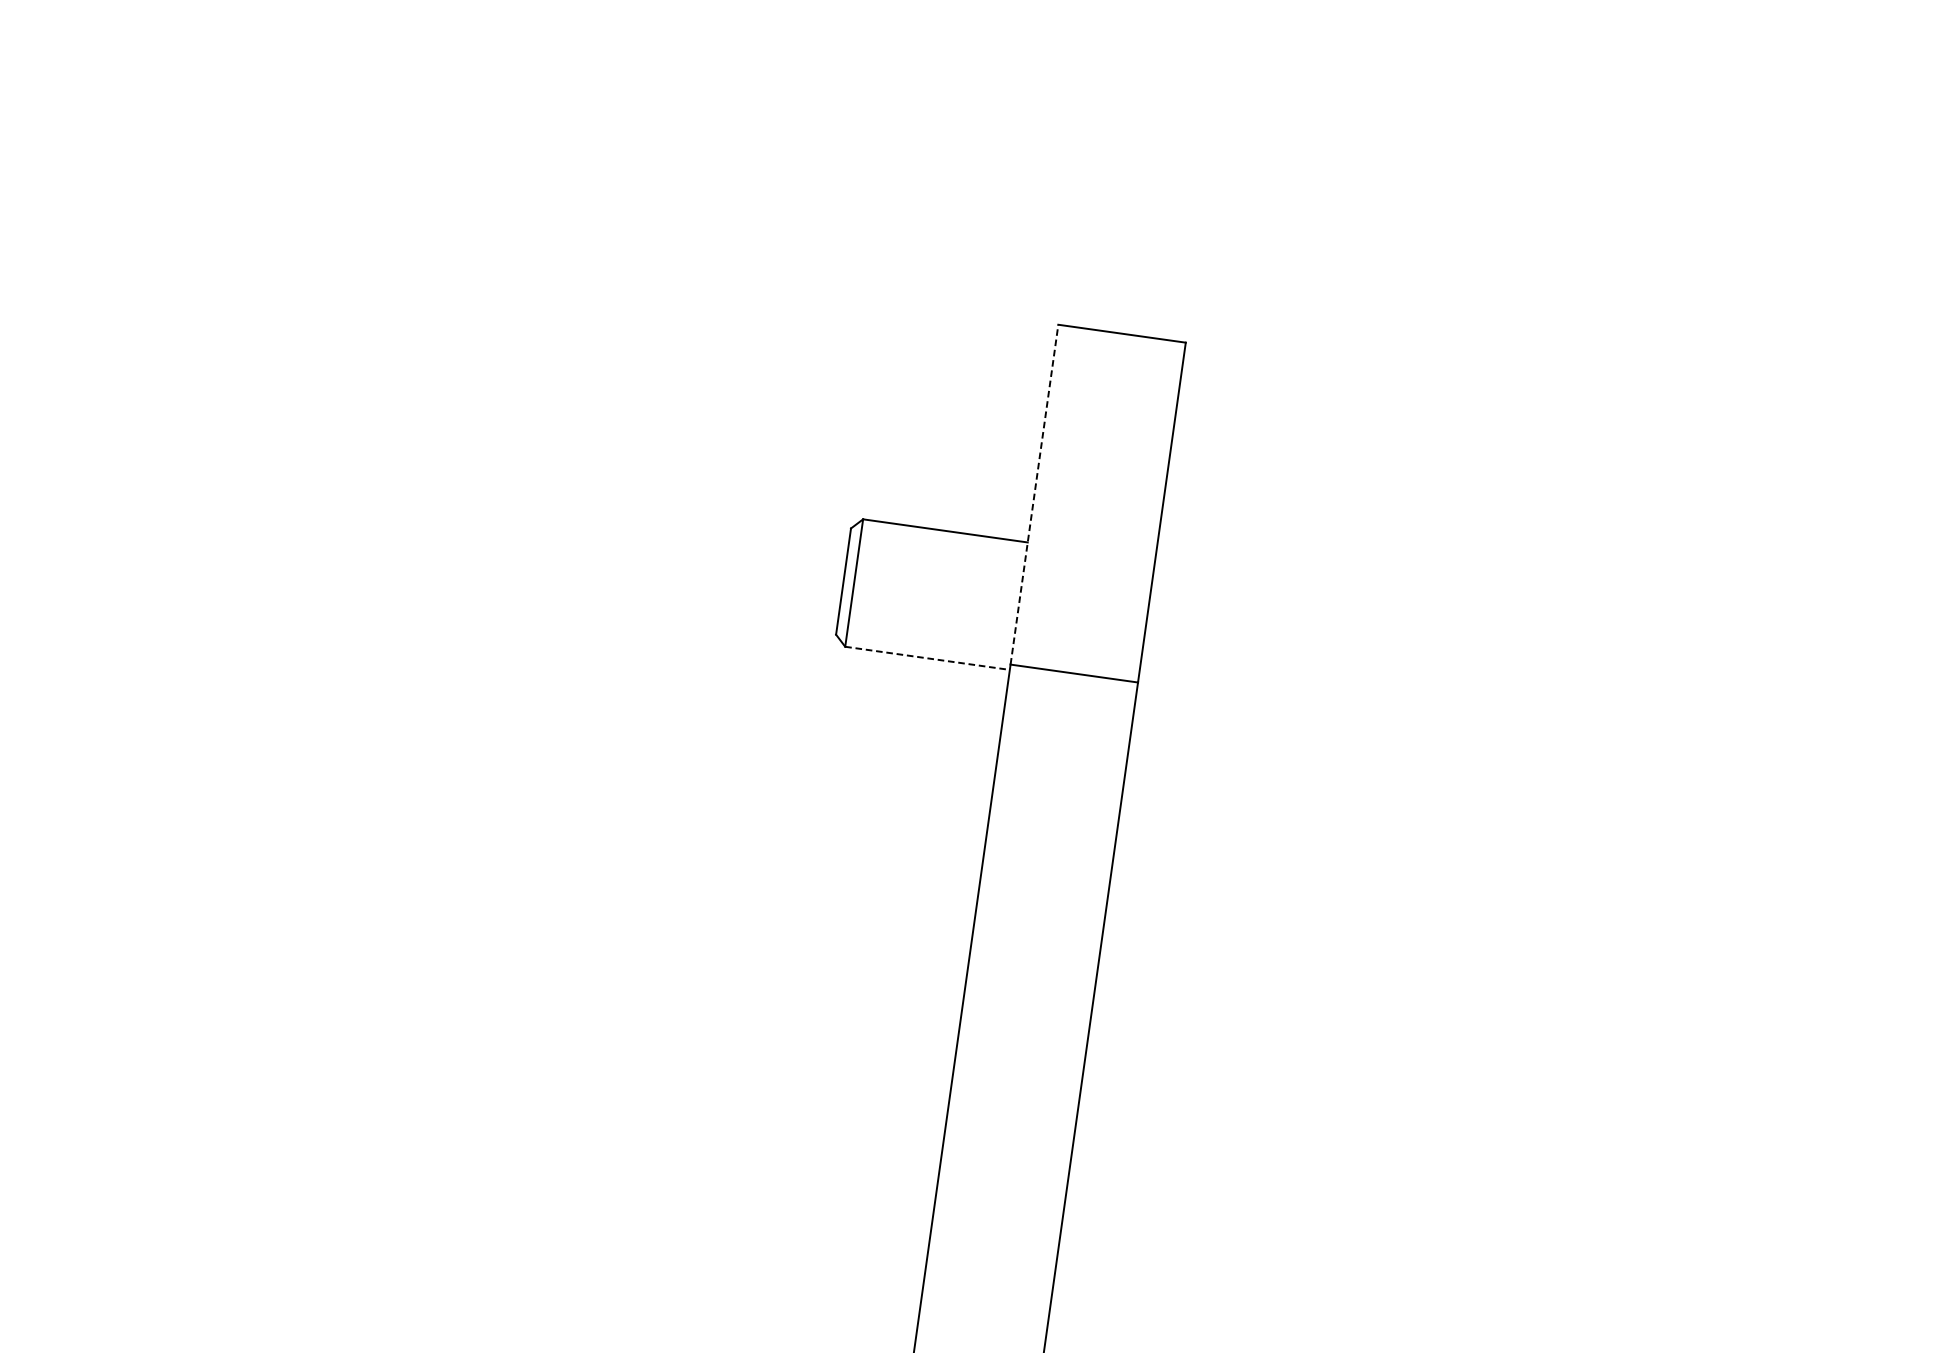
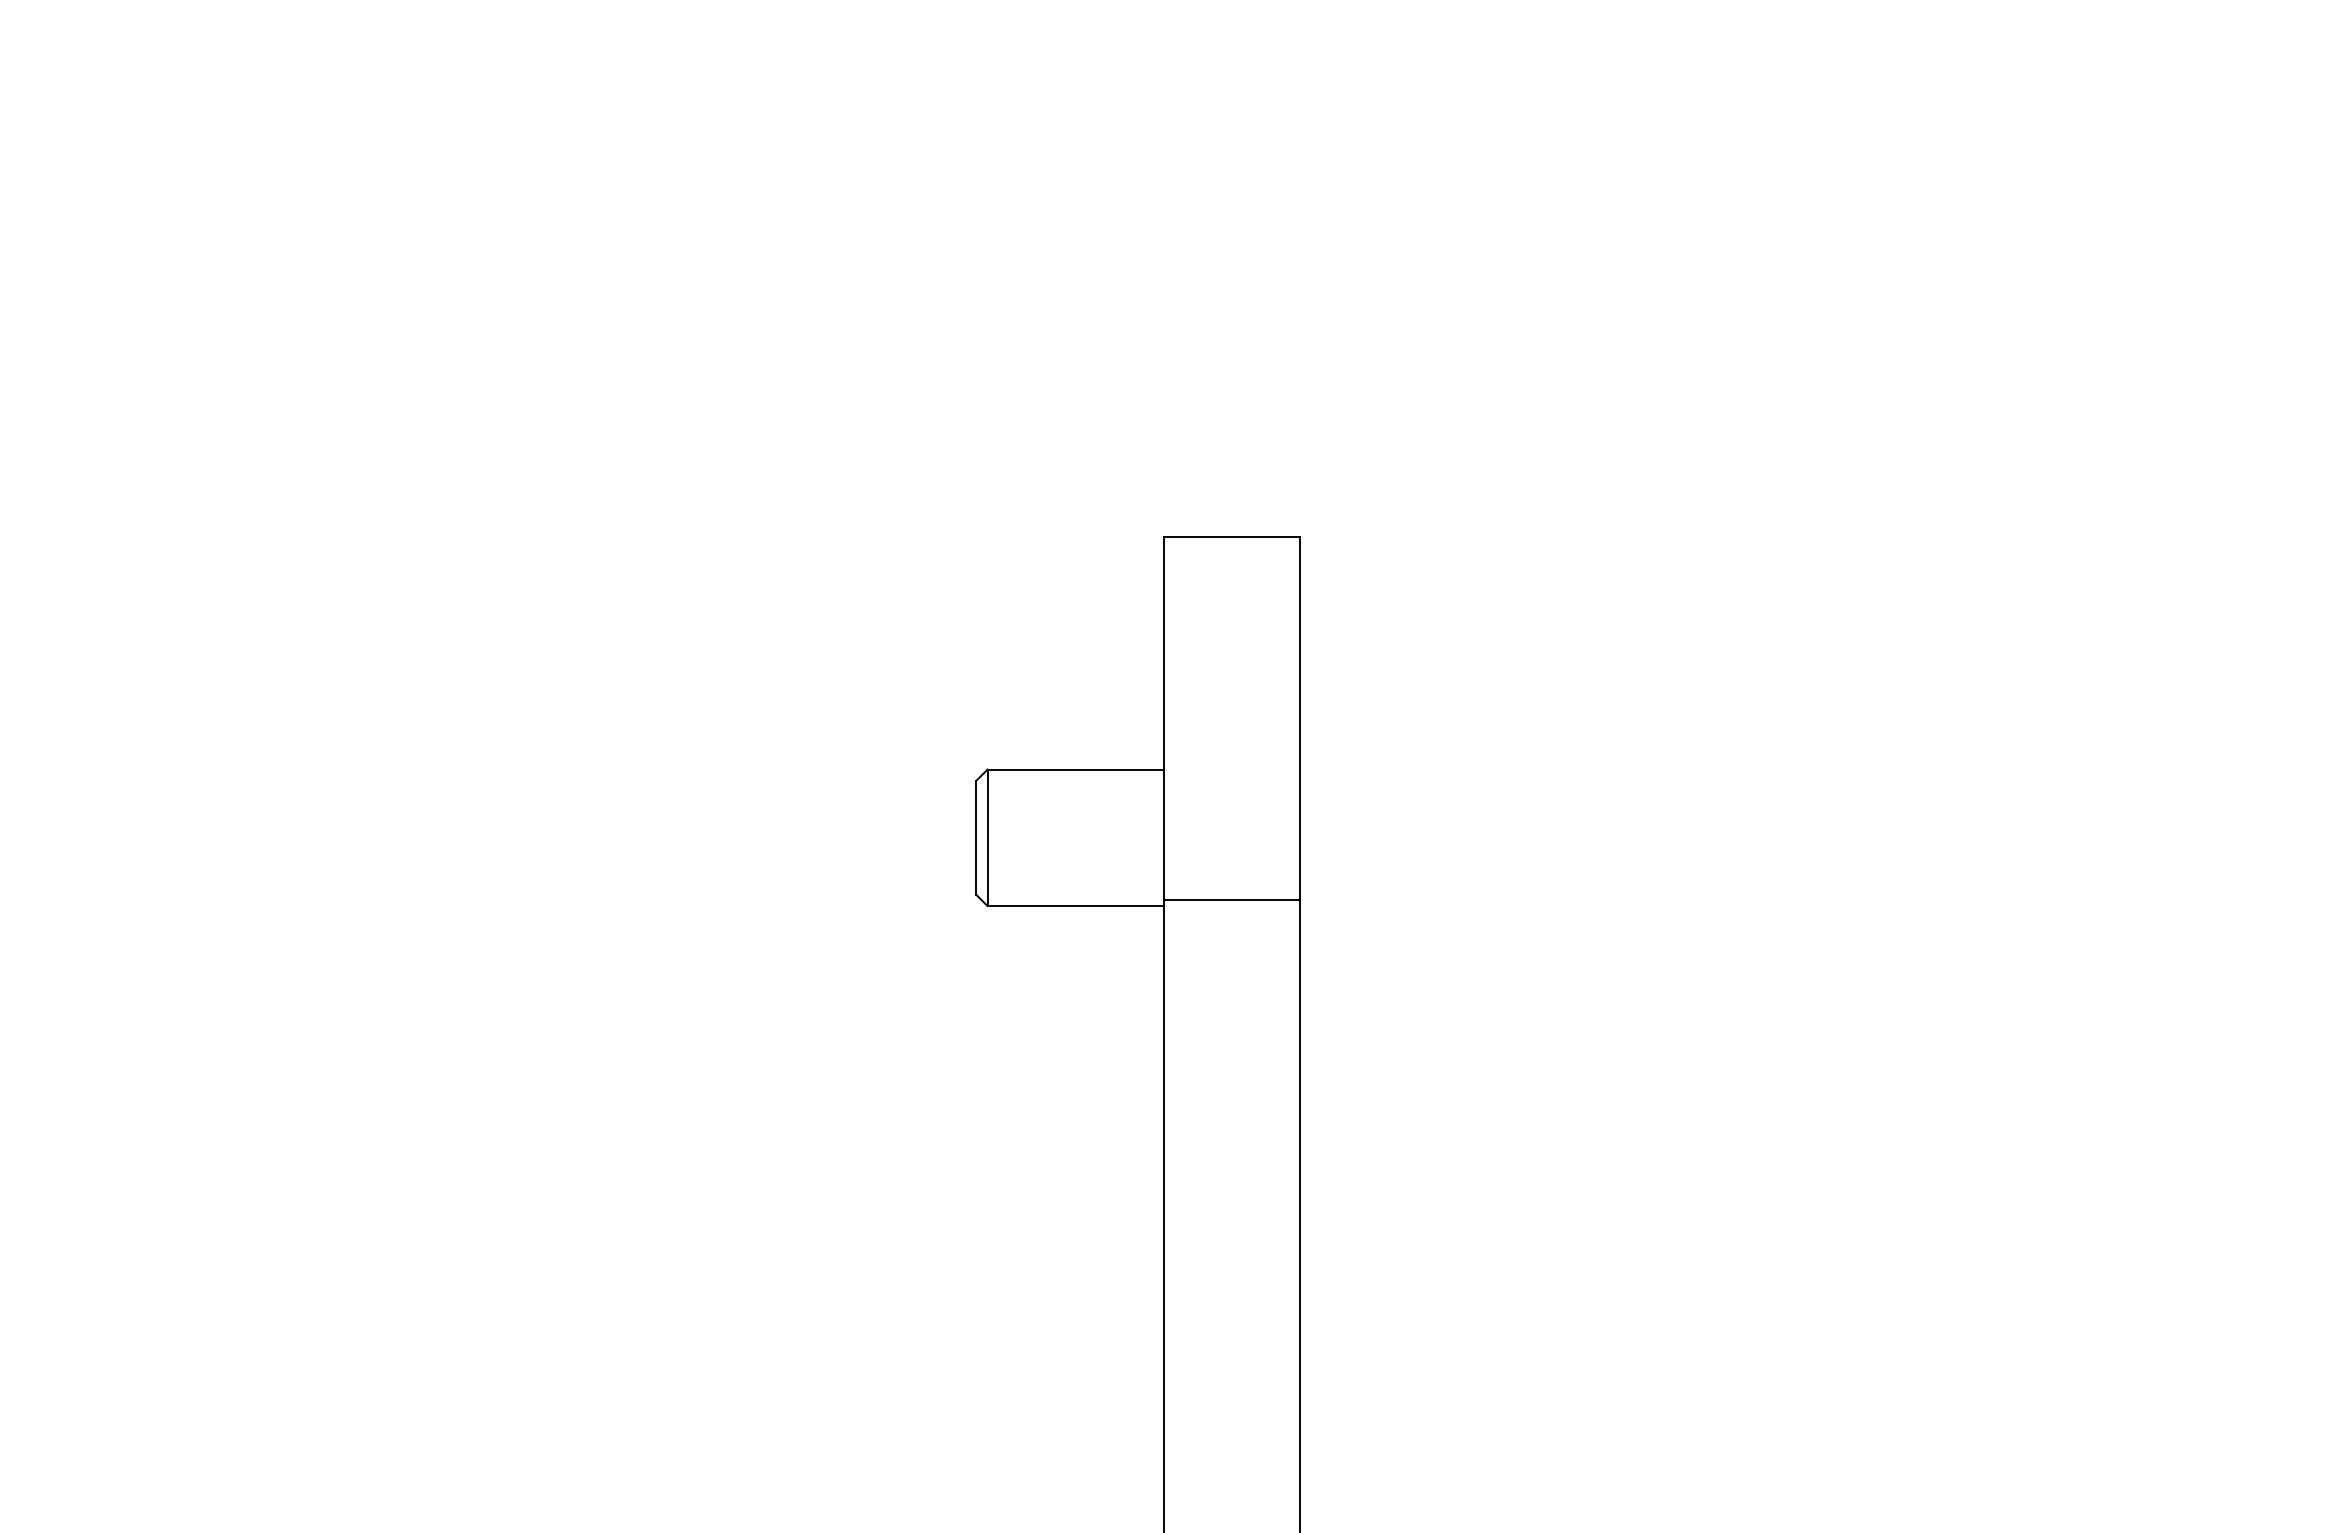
line: (1034, 494) -> (1163, 718), dashed -> solid
line: (928, 658) -> (1076, 906), dashed -> solid

